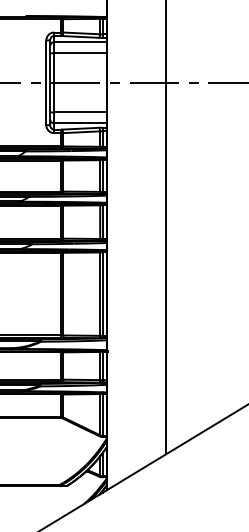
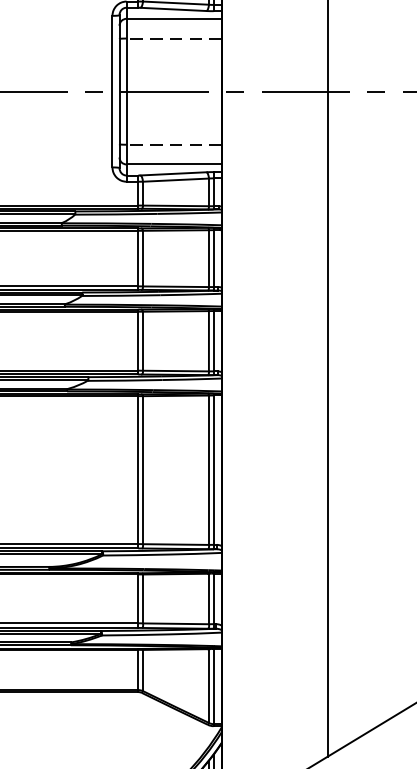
line: (80, 53) -> (173, 39), solid -> dashed
line: (80, 112) -> (173, 144), solid -> dashed

